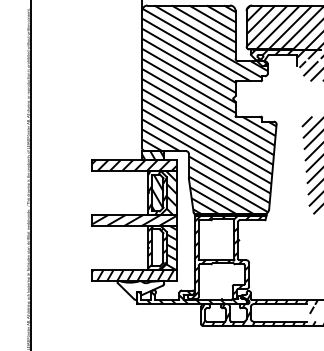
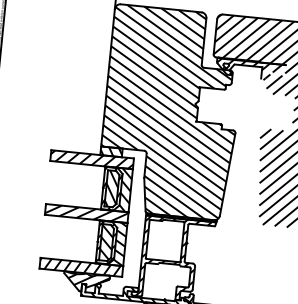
hatch: (157, 247) -> (106, 242), added
hatch: (143, 290) -> (88, 283), added

